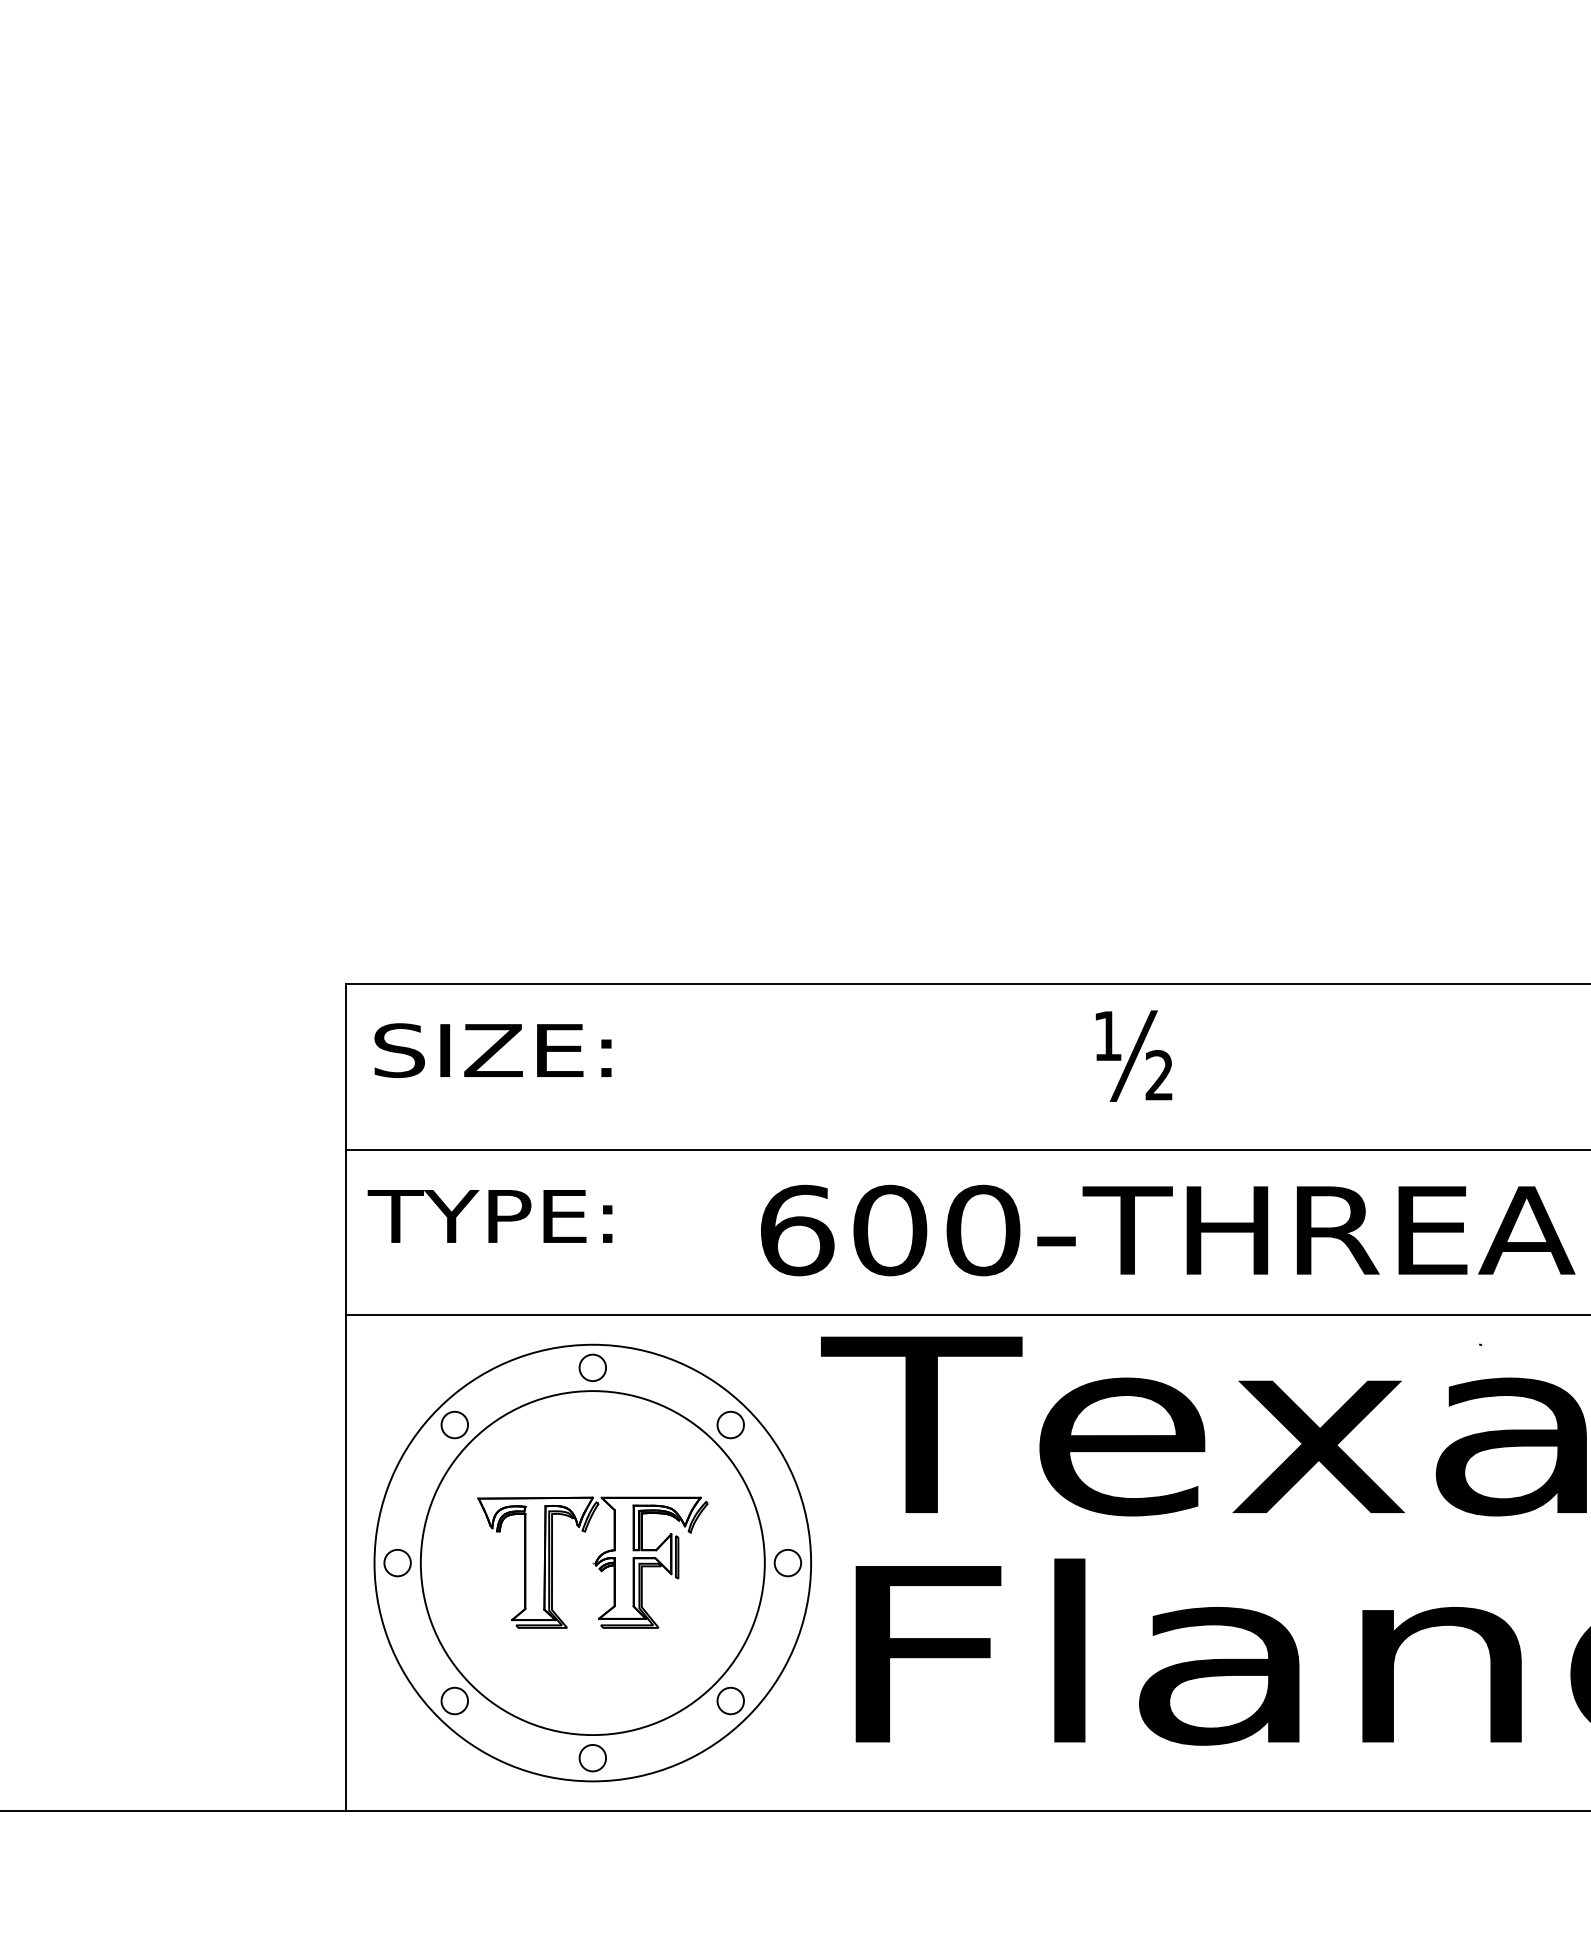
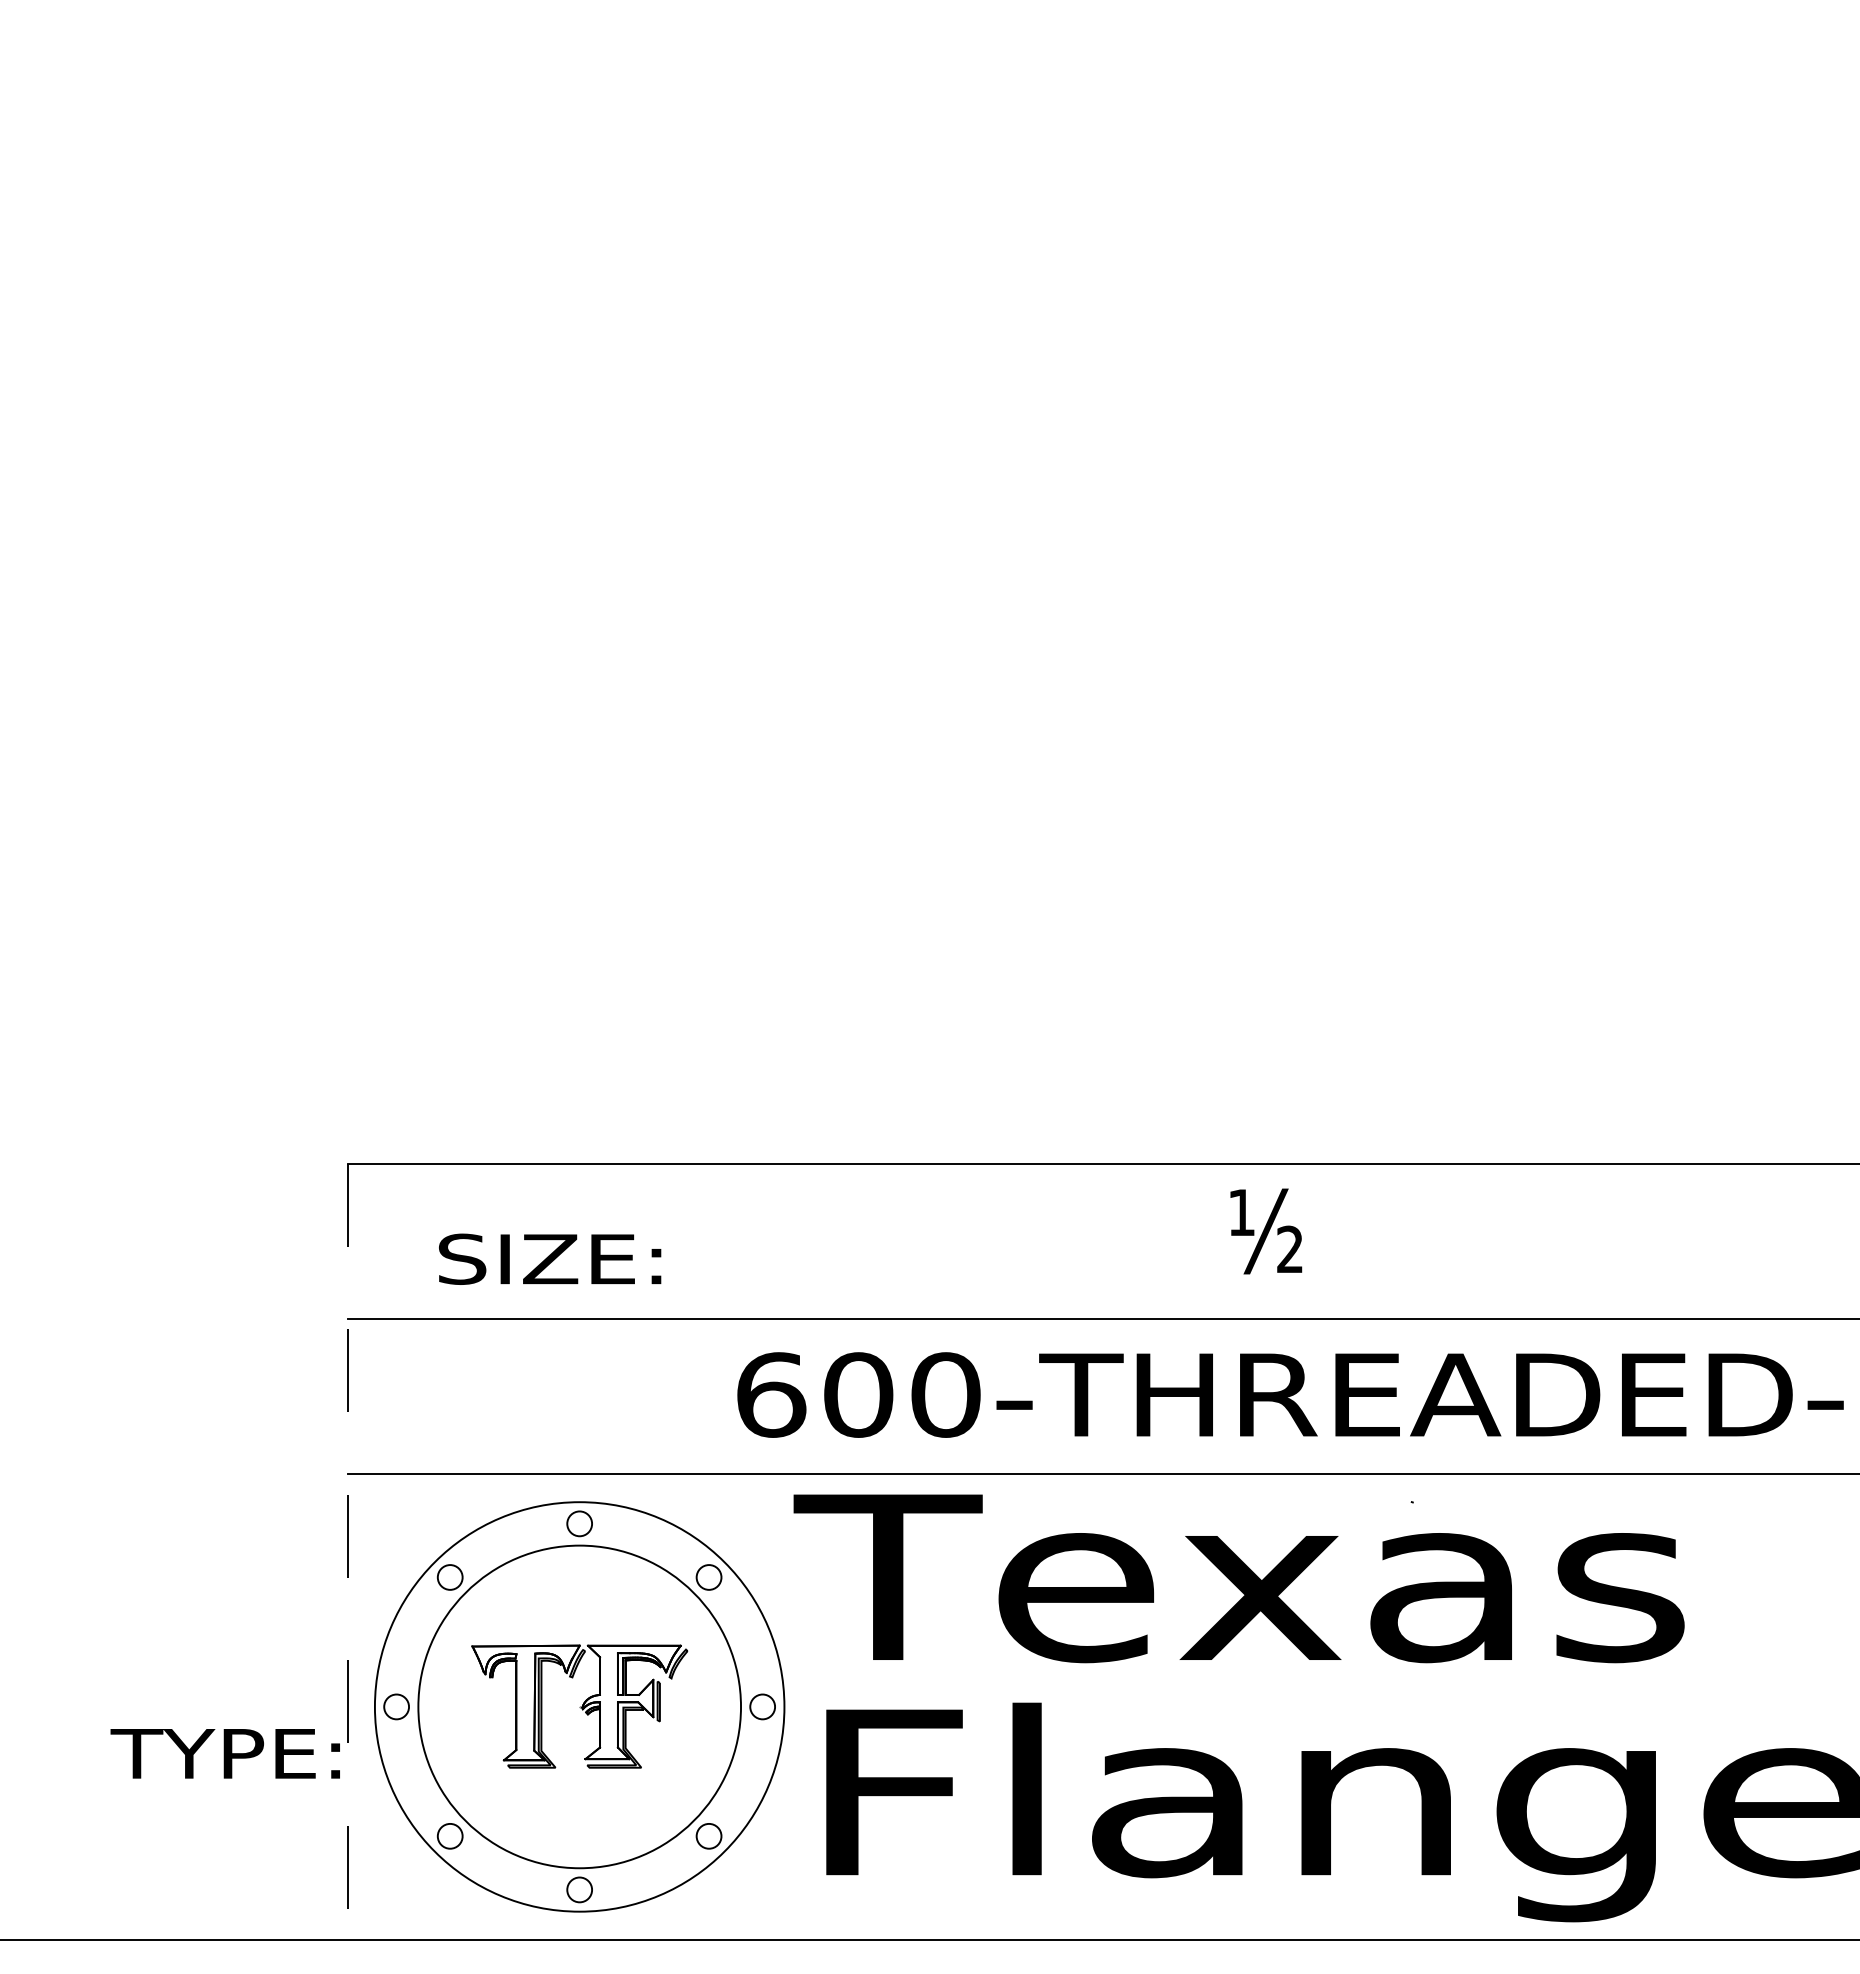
text: (493, 1049) -> (550, 1258), moved
text: (1134, 1056) -> (1266, 1231), moved
text: (489, 1216) -> (224, 1753), moved
line: (346, 1397) -> (348, 1551), solid -> dashed

